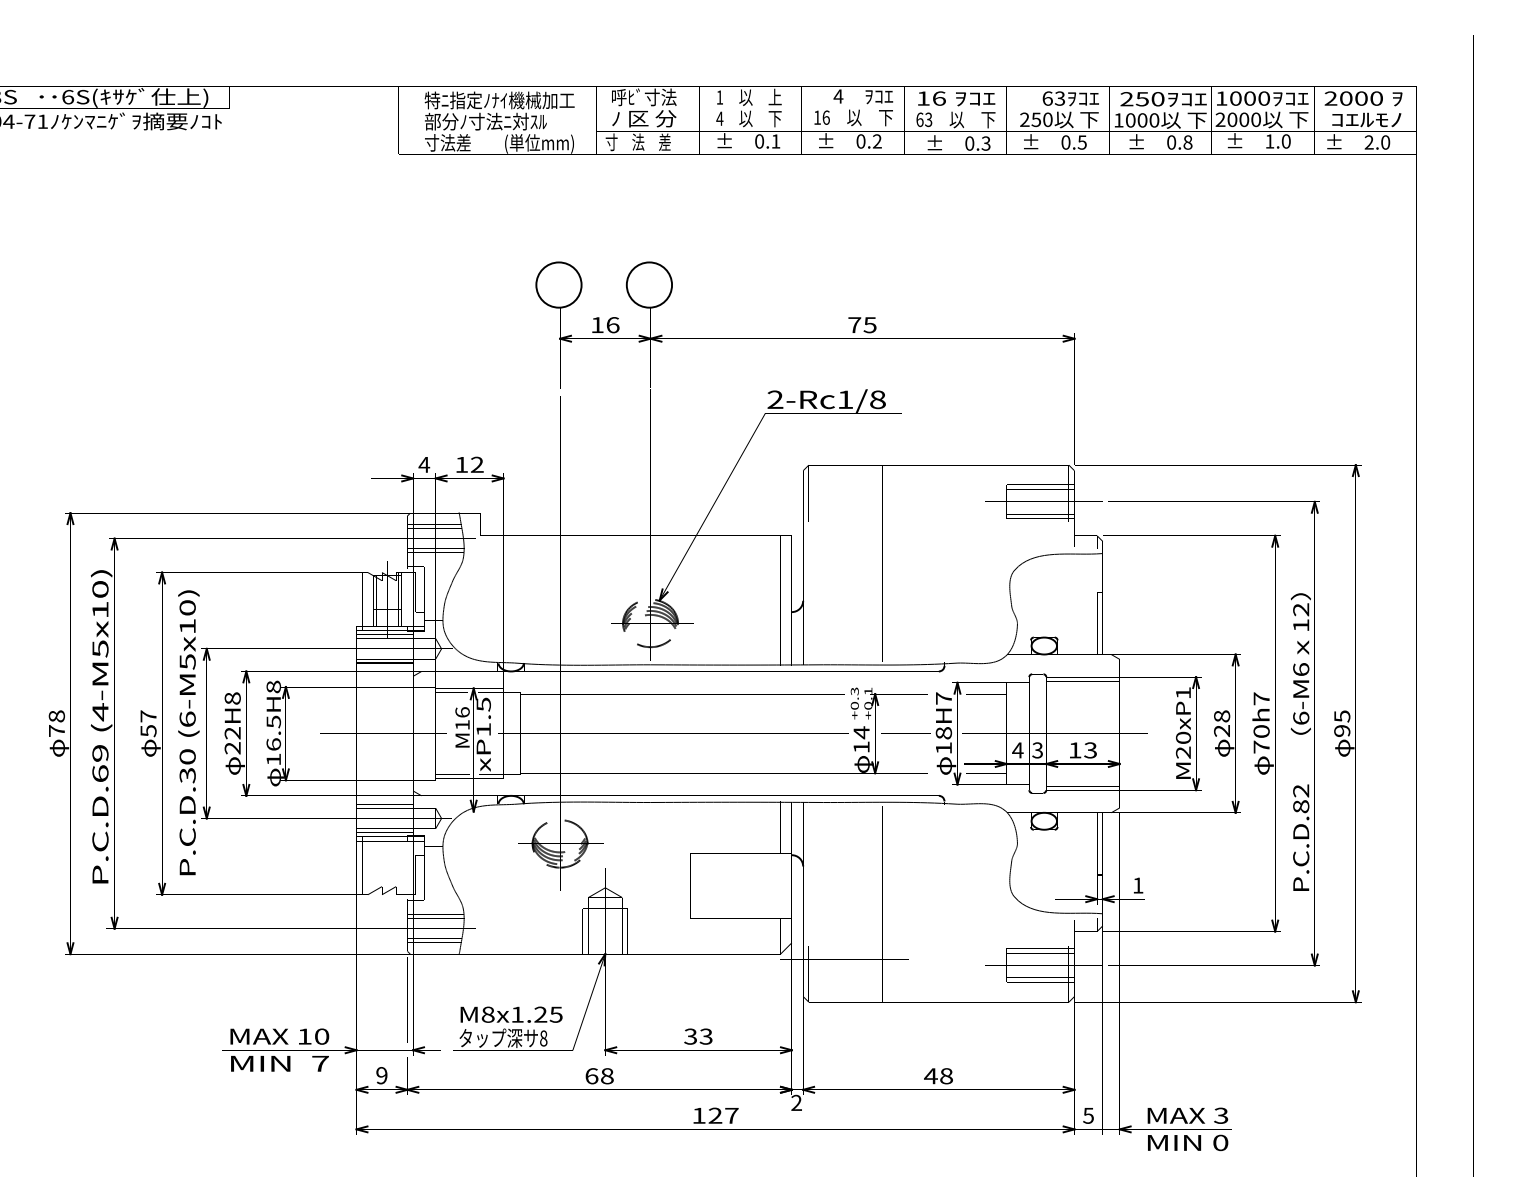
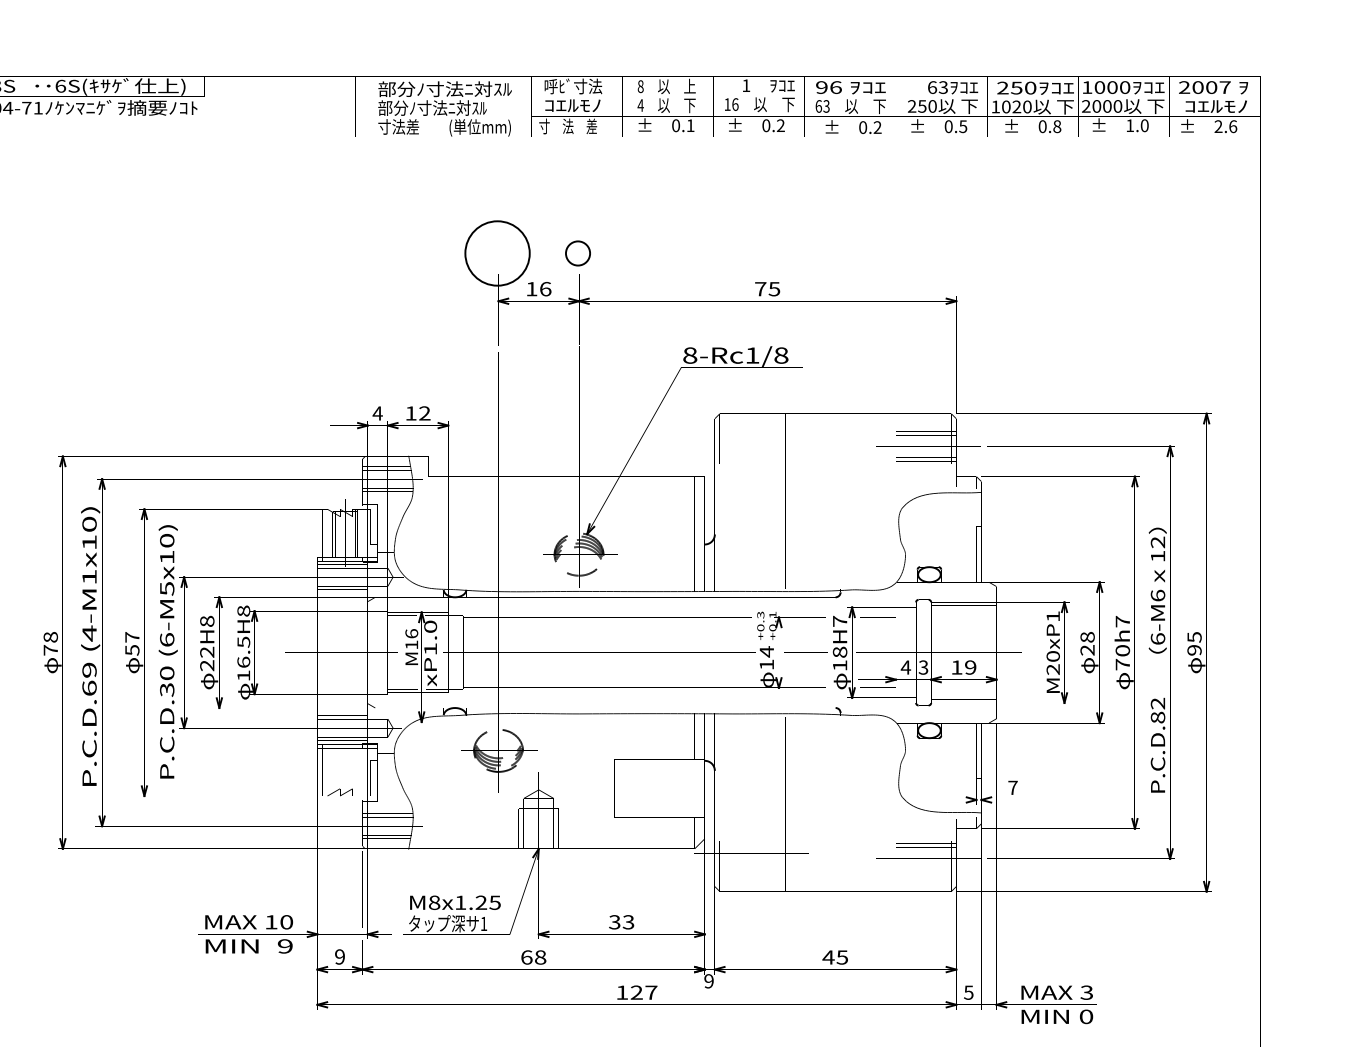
text: (837, 96) -> (745, 85), 4 -> 1
text: (719, 97) -> (640, 86), 1 -> 8
text: (923, 98) -> (821, 87), 16 -> 96
text: (1375, 98) -> (1224, 87), 2000 -> 2007
text: (499, 100) -> (444, 89), 特ﾆ指定ﾉﾅｲ機械加工 -> 部分ﾉ寸法ﾆ対ｽﾙ
text: (644, 118) -> (573, 105), ﾉ 区 分 -> ｺｴﾙﾓﾉ
text: (1142, 119) -> (1016, 106), 1000 -> 1020
text: (1386, 142) -> (1233, 126), 2.0 -> 2.6
text: (985, 143) -> (877, 127), 0.3 -> 0.2
circle: (558, 285) -> (497, 253), size x1.6
circle: (648, 285) -> (577, 253), size x0.6
text: (775, 399) -> (690, 355), 2-Rc1/8 -> 8-Rc1/8
text: (100, 648) -> (89, 576), (4-M5x10) -> (4-M1x10)
text: (483, 704) -> (430, 626), xP1.5 -> xP1.0
text: (1090, 750) -> (970, 667), 13 -> 19
text: (1137, 885) -> (1012, 787), 1 -> 7
text: (543, 1038) -> (483, 923), 8 -> 1
text: (319, 1063) -> (284, 946), 7 -> 9
text: (946, 1076) -> (842, 957), 48 -> 45
text: (796, 1103) -> (708, 981), 2 -> 9

